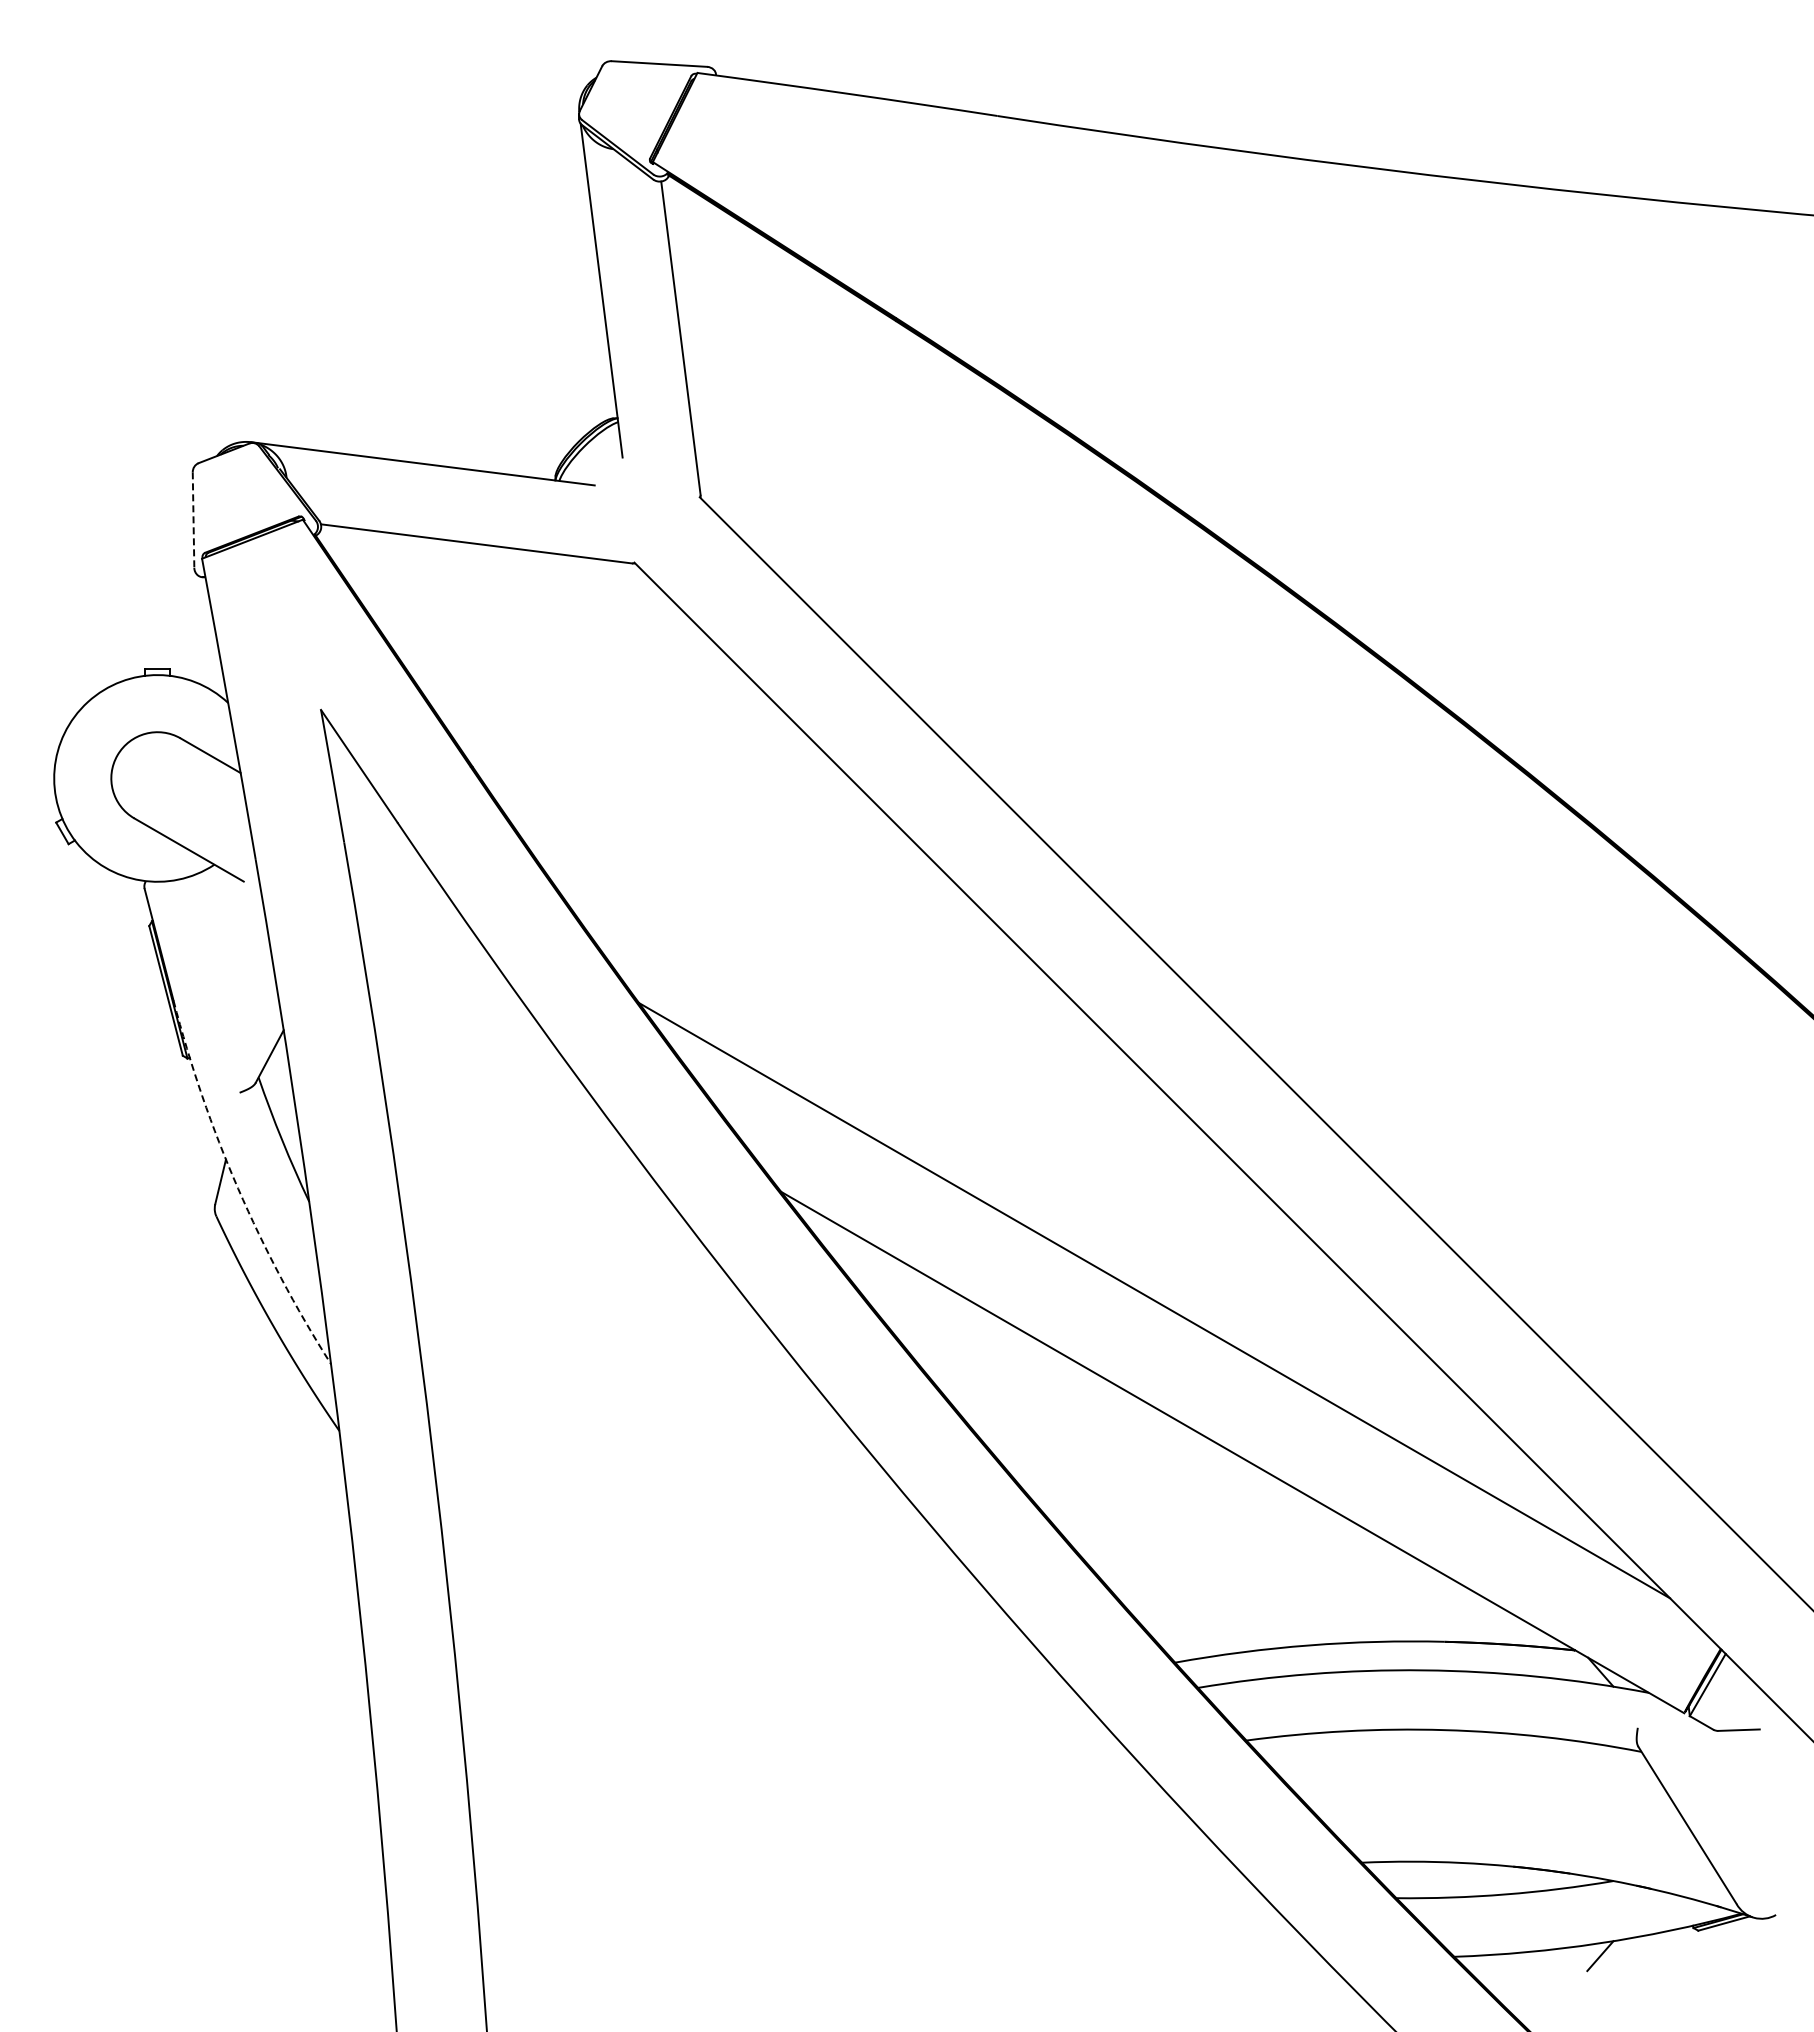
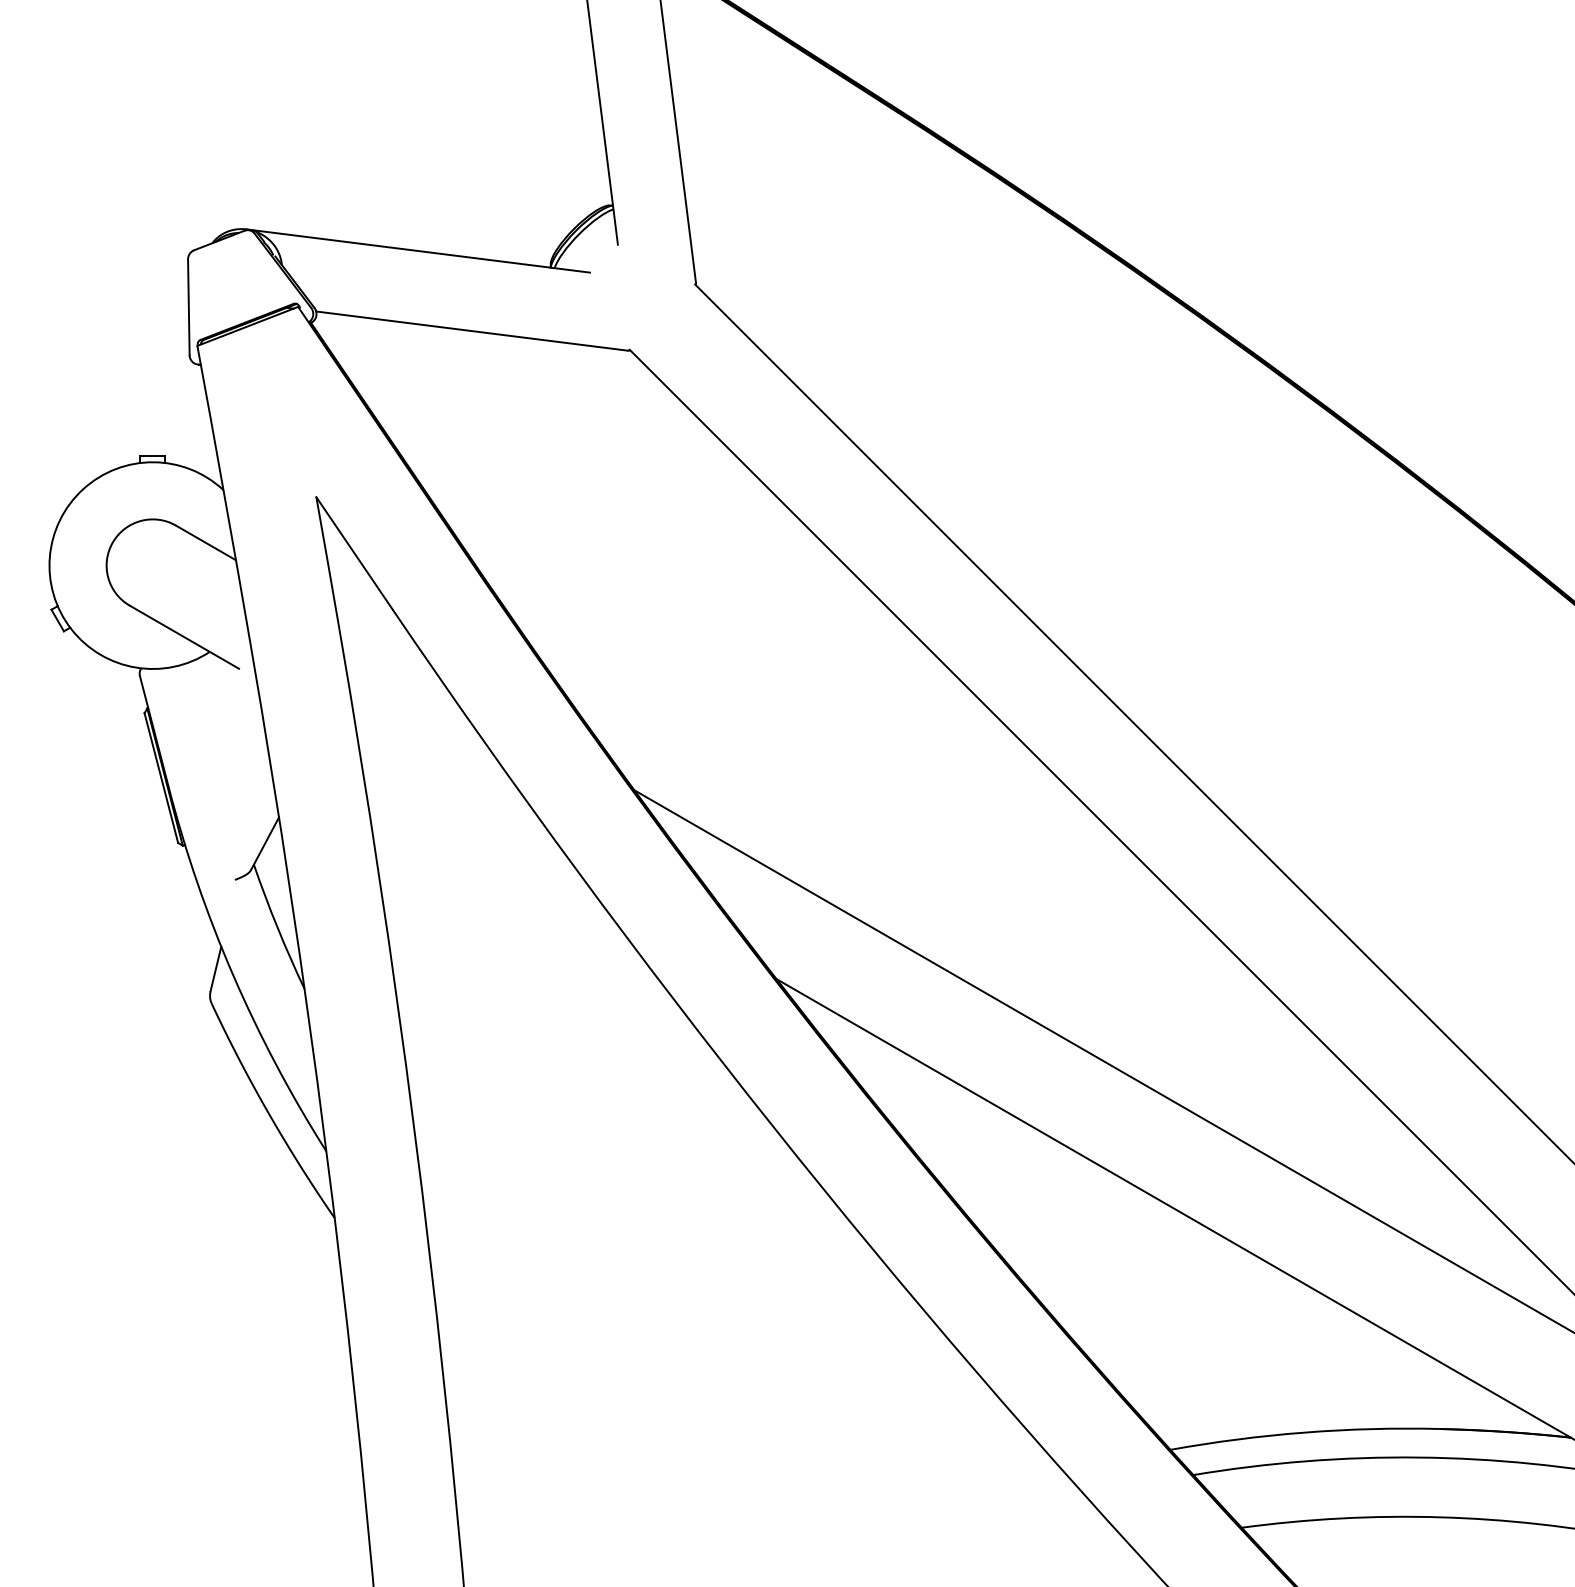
line: (193, 520) -> (188, 307), dashed -> solid
arc: (238, 1188) -> (233, 975), dashed -> solid

